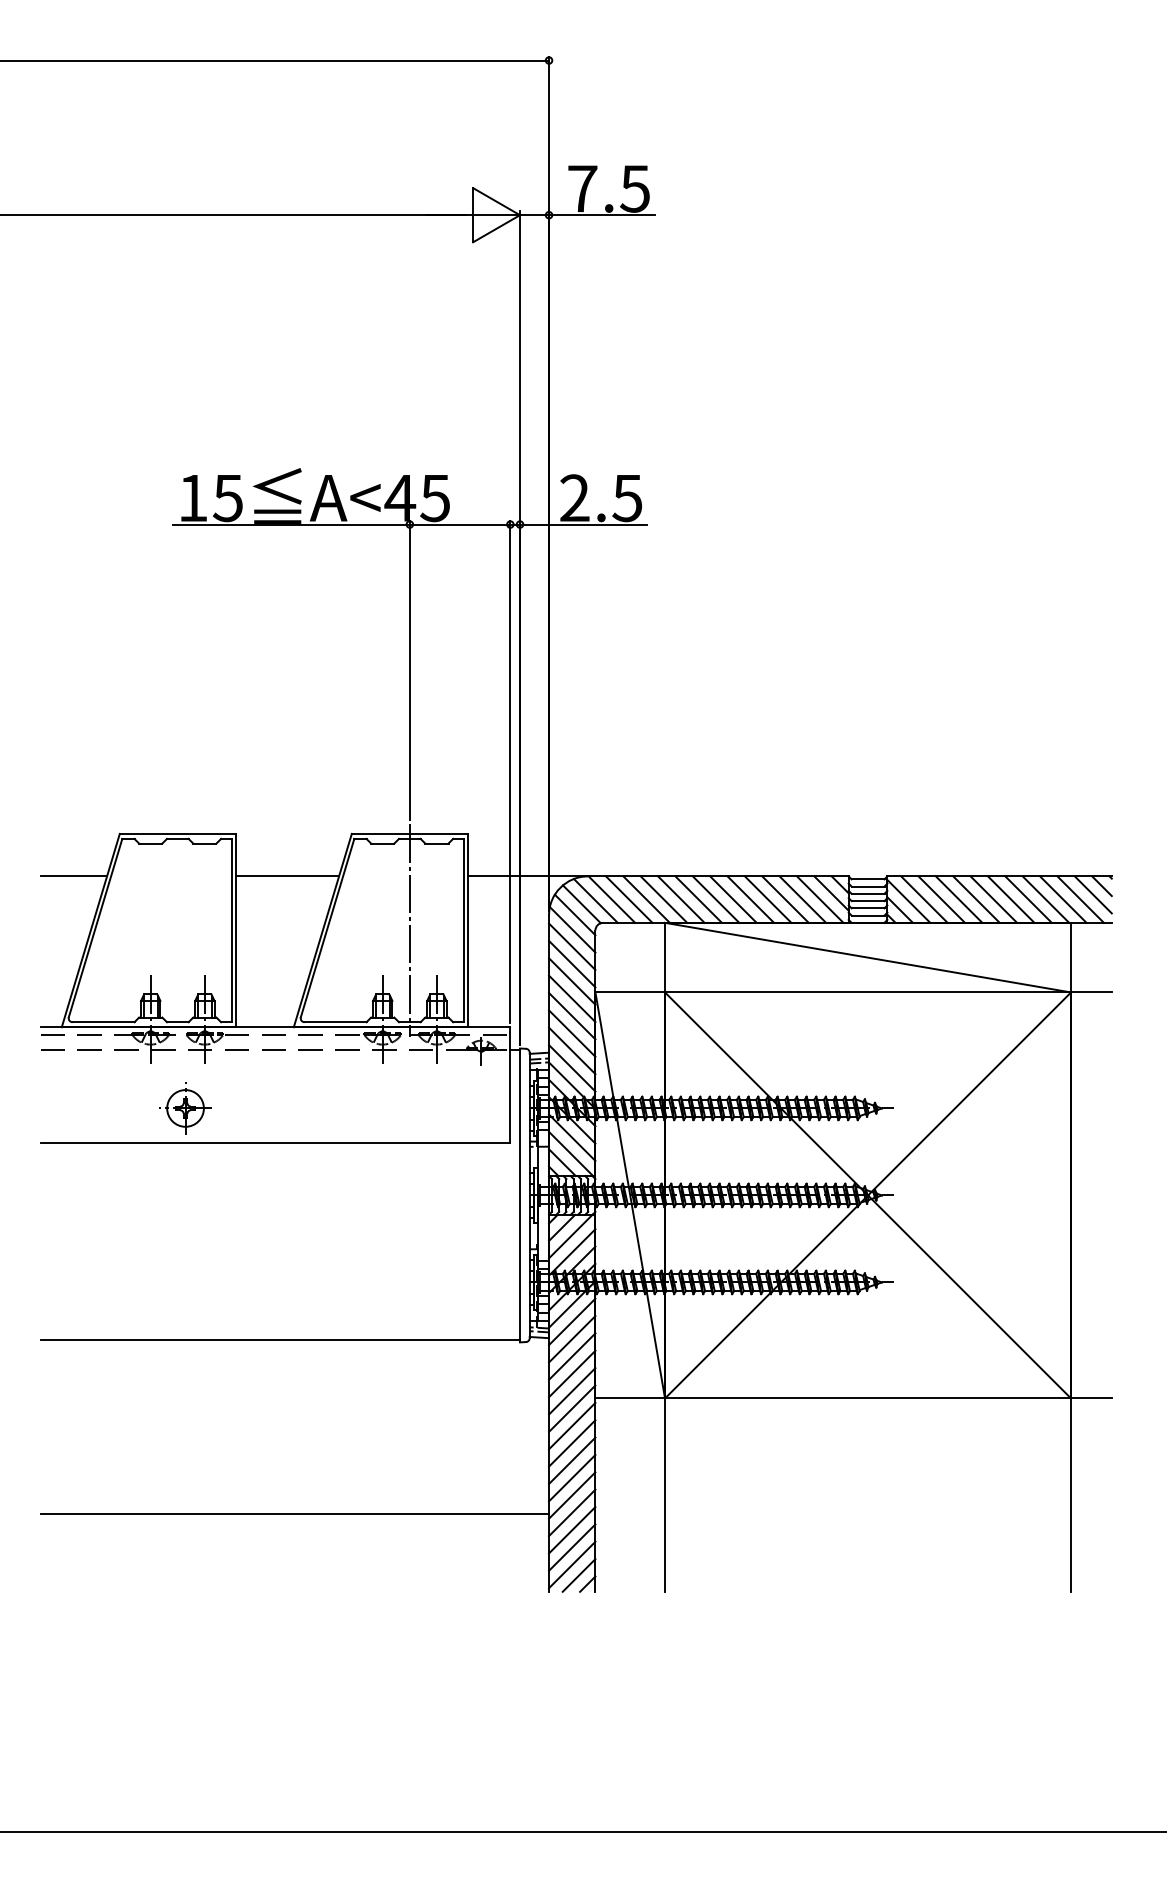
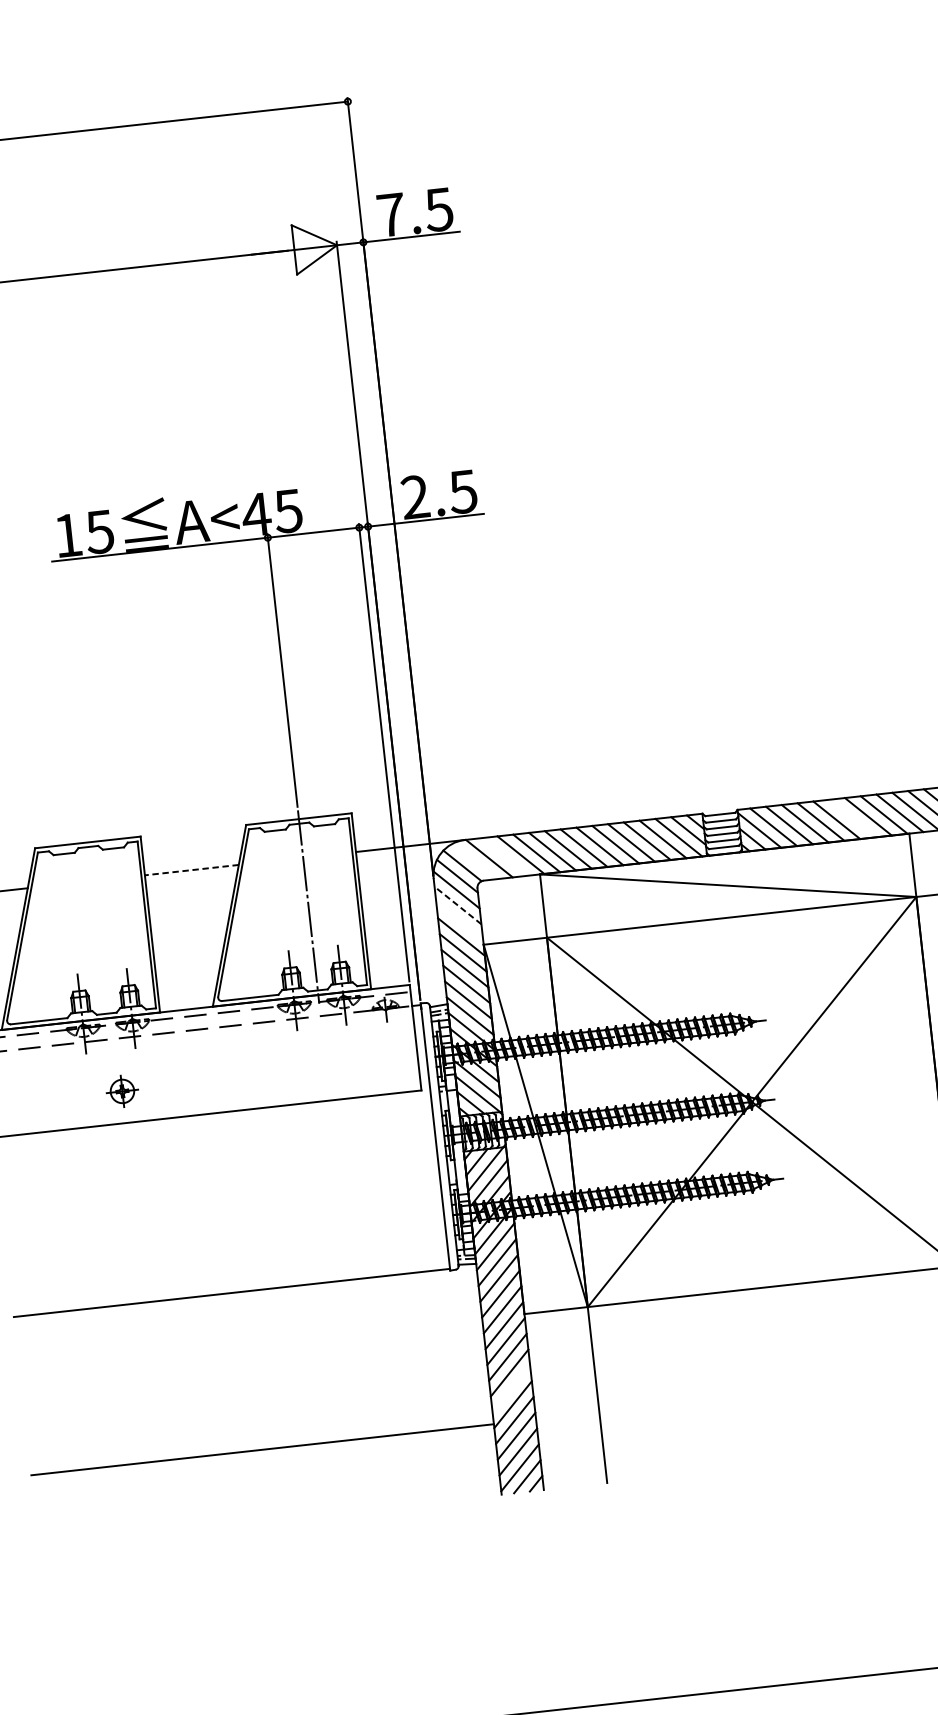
line: (287, 876) -> (191, 870), solid -> dashed
line: (629, 899) -> (505, 856), removed
line: (1011, 899) -> (852, 818), removed
line: (595, 900) -> (474, 861), removed
line: (572, 946) -> (458, 905), solid -> dashed
line: (572, 963) -> (459, 920), removed
part: (185, 1108) -> (122, 1091), size x0.7
line: (572, 1477) -> (511, 1388), removed

